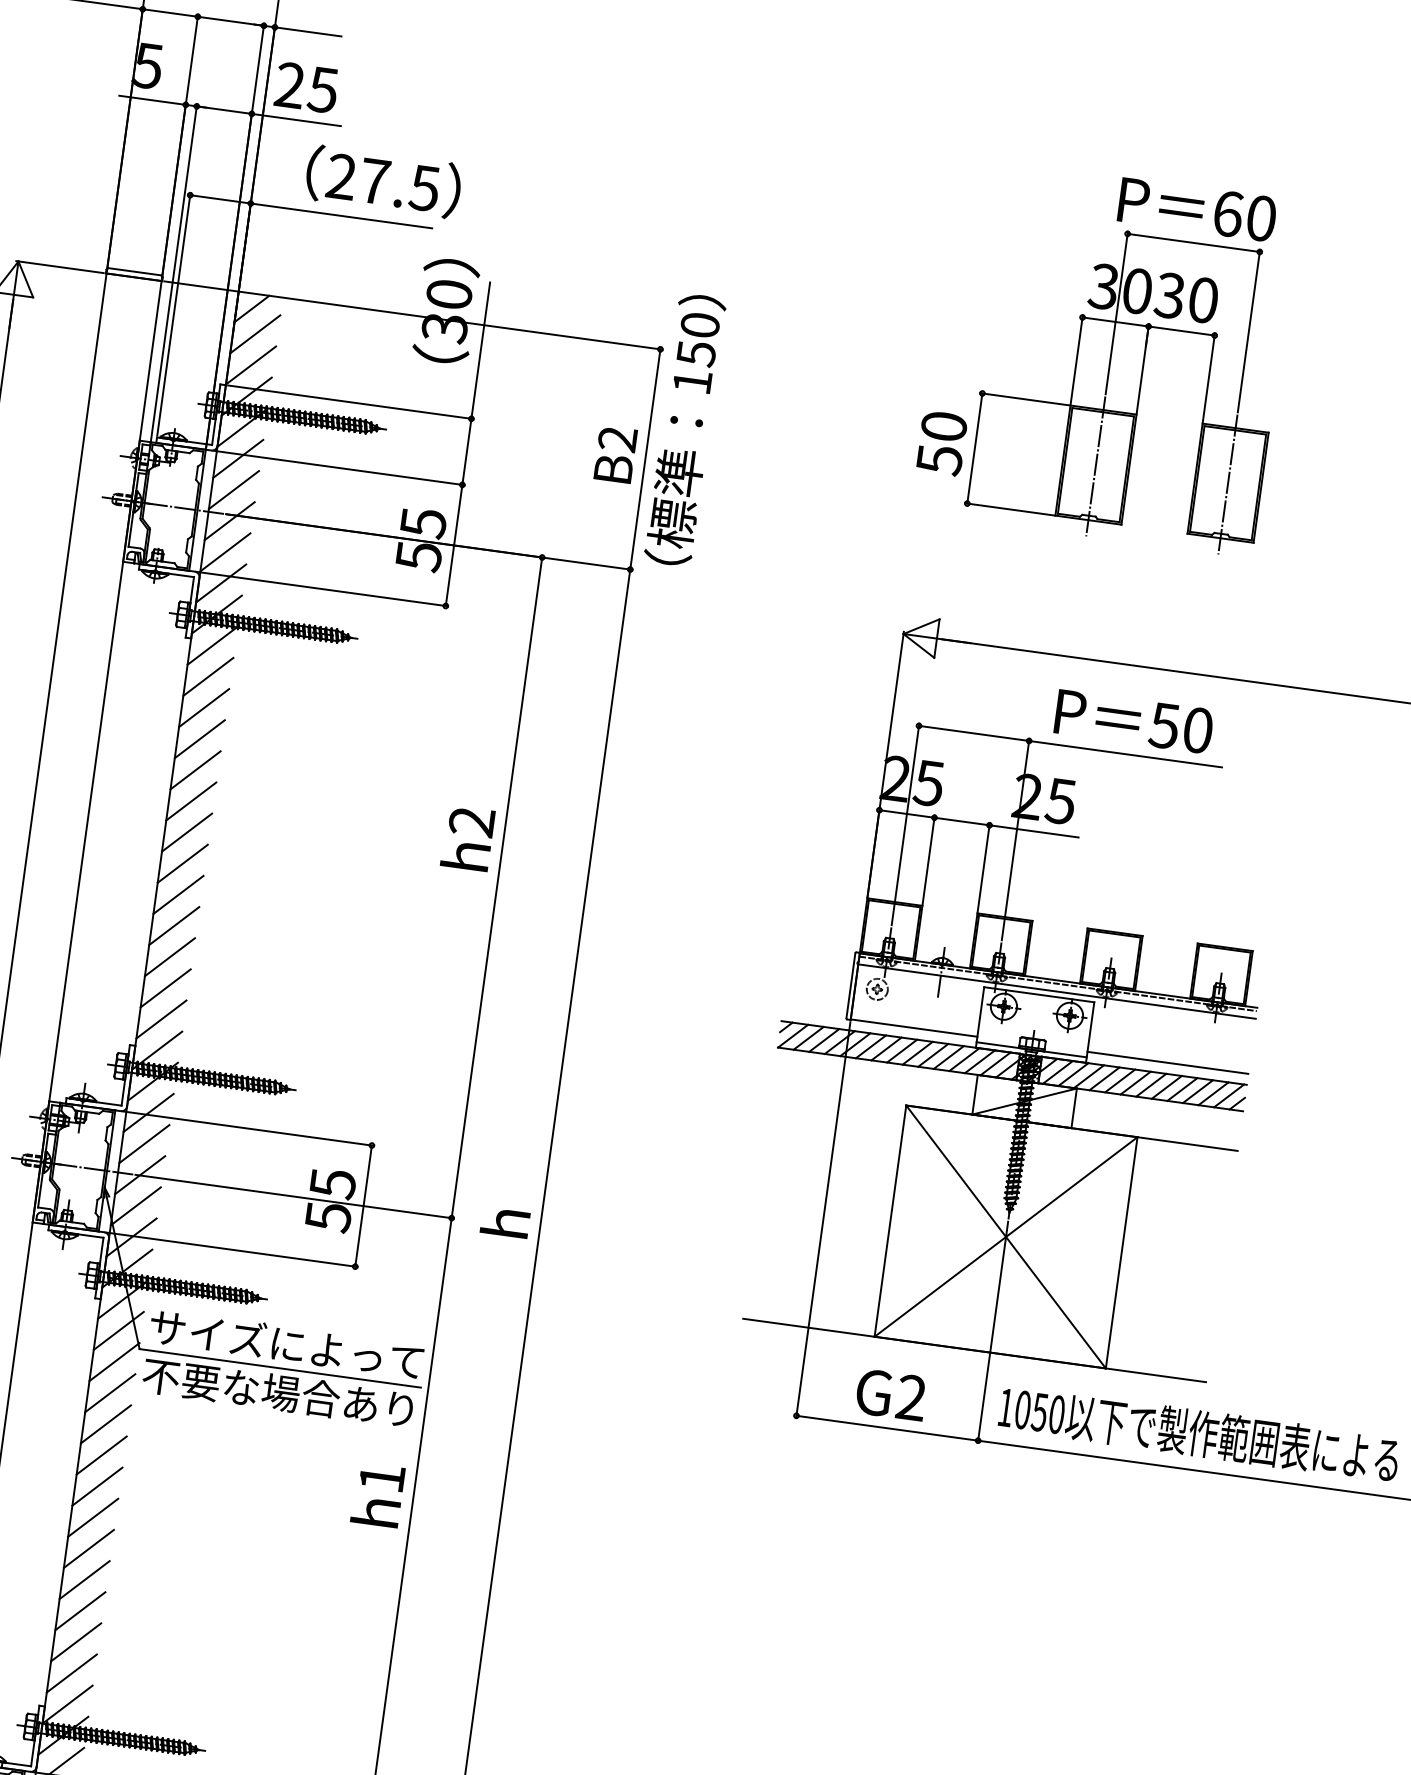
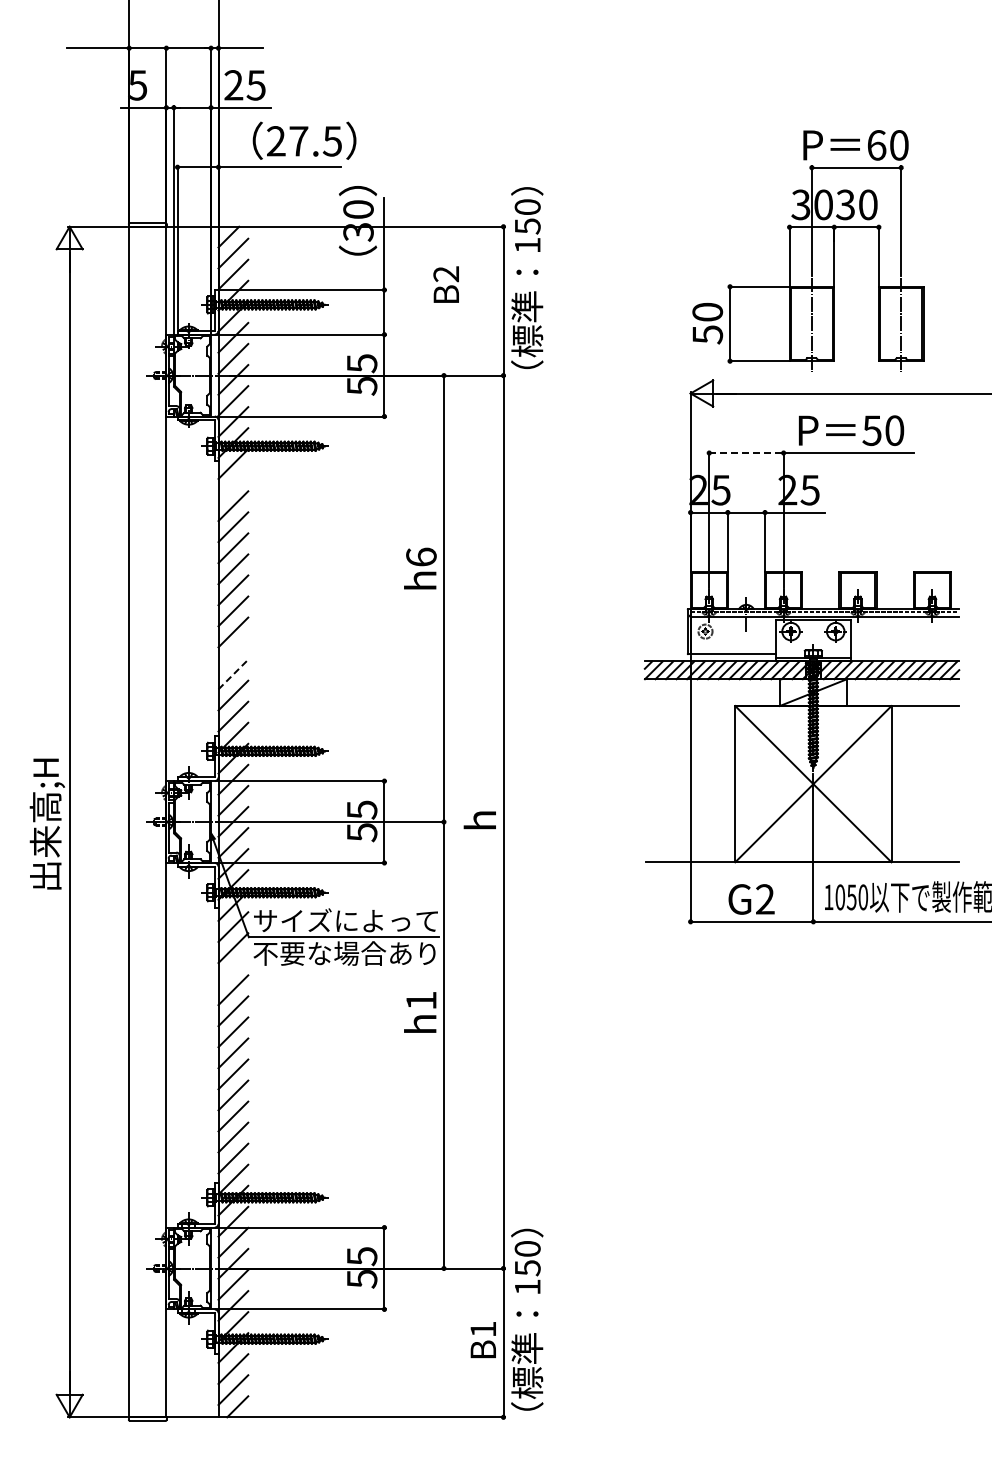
part: (1105, 355) -> (808, 250), moved
text: (614, 454) -> (445, 284), moved
line: (208, 677) -> (233, 485), removed
line: (974, 734) -> (746, 453), solid -> dashed
text: (472, 820) -> (421, 556), h2 -> h6
line: (174, 926) -> (233, 653), removed
line: (170, 957) -> (233, 674), solid -> dashed
line: (1167, 1062) -> (904, 653), removed
line: (110, 1393) -> (233, 969), removed

